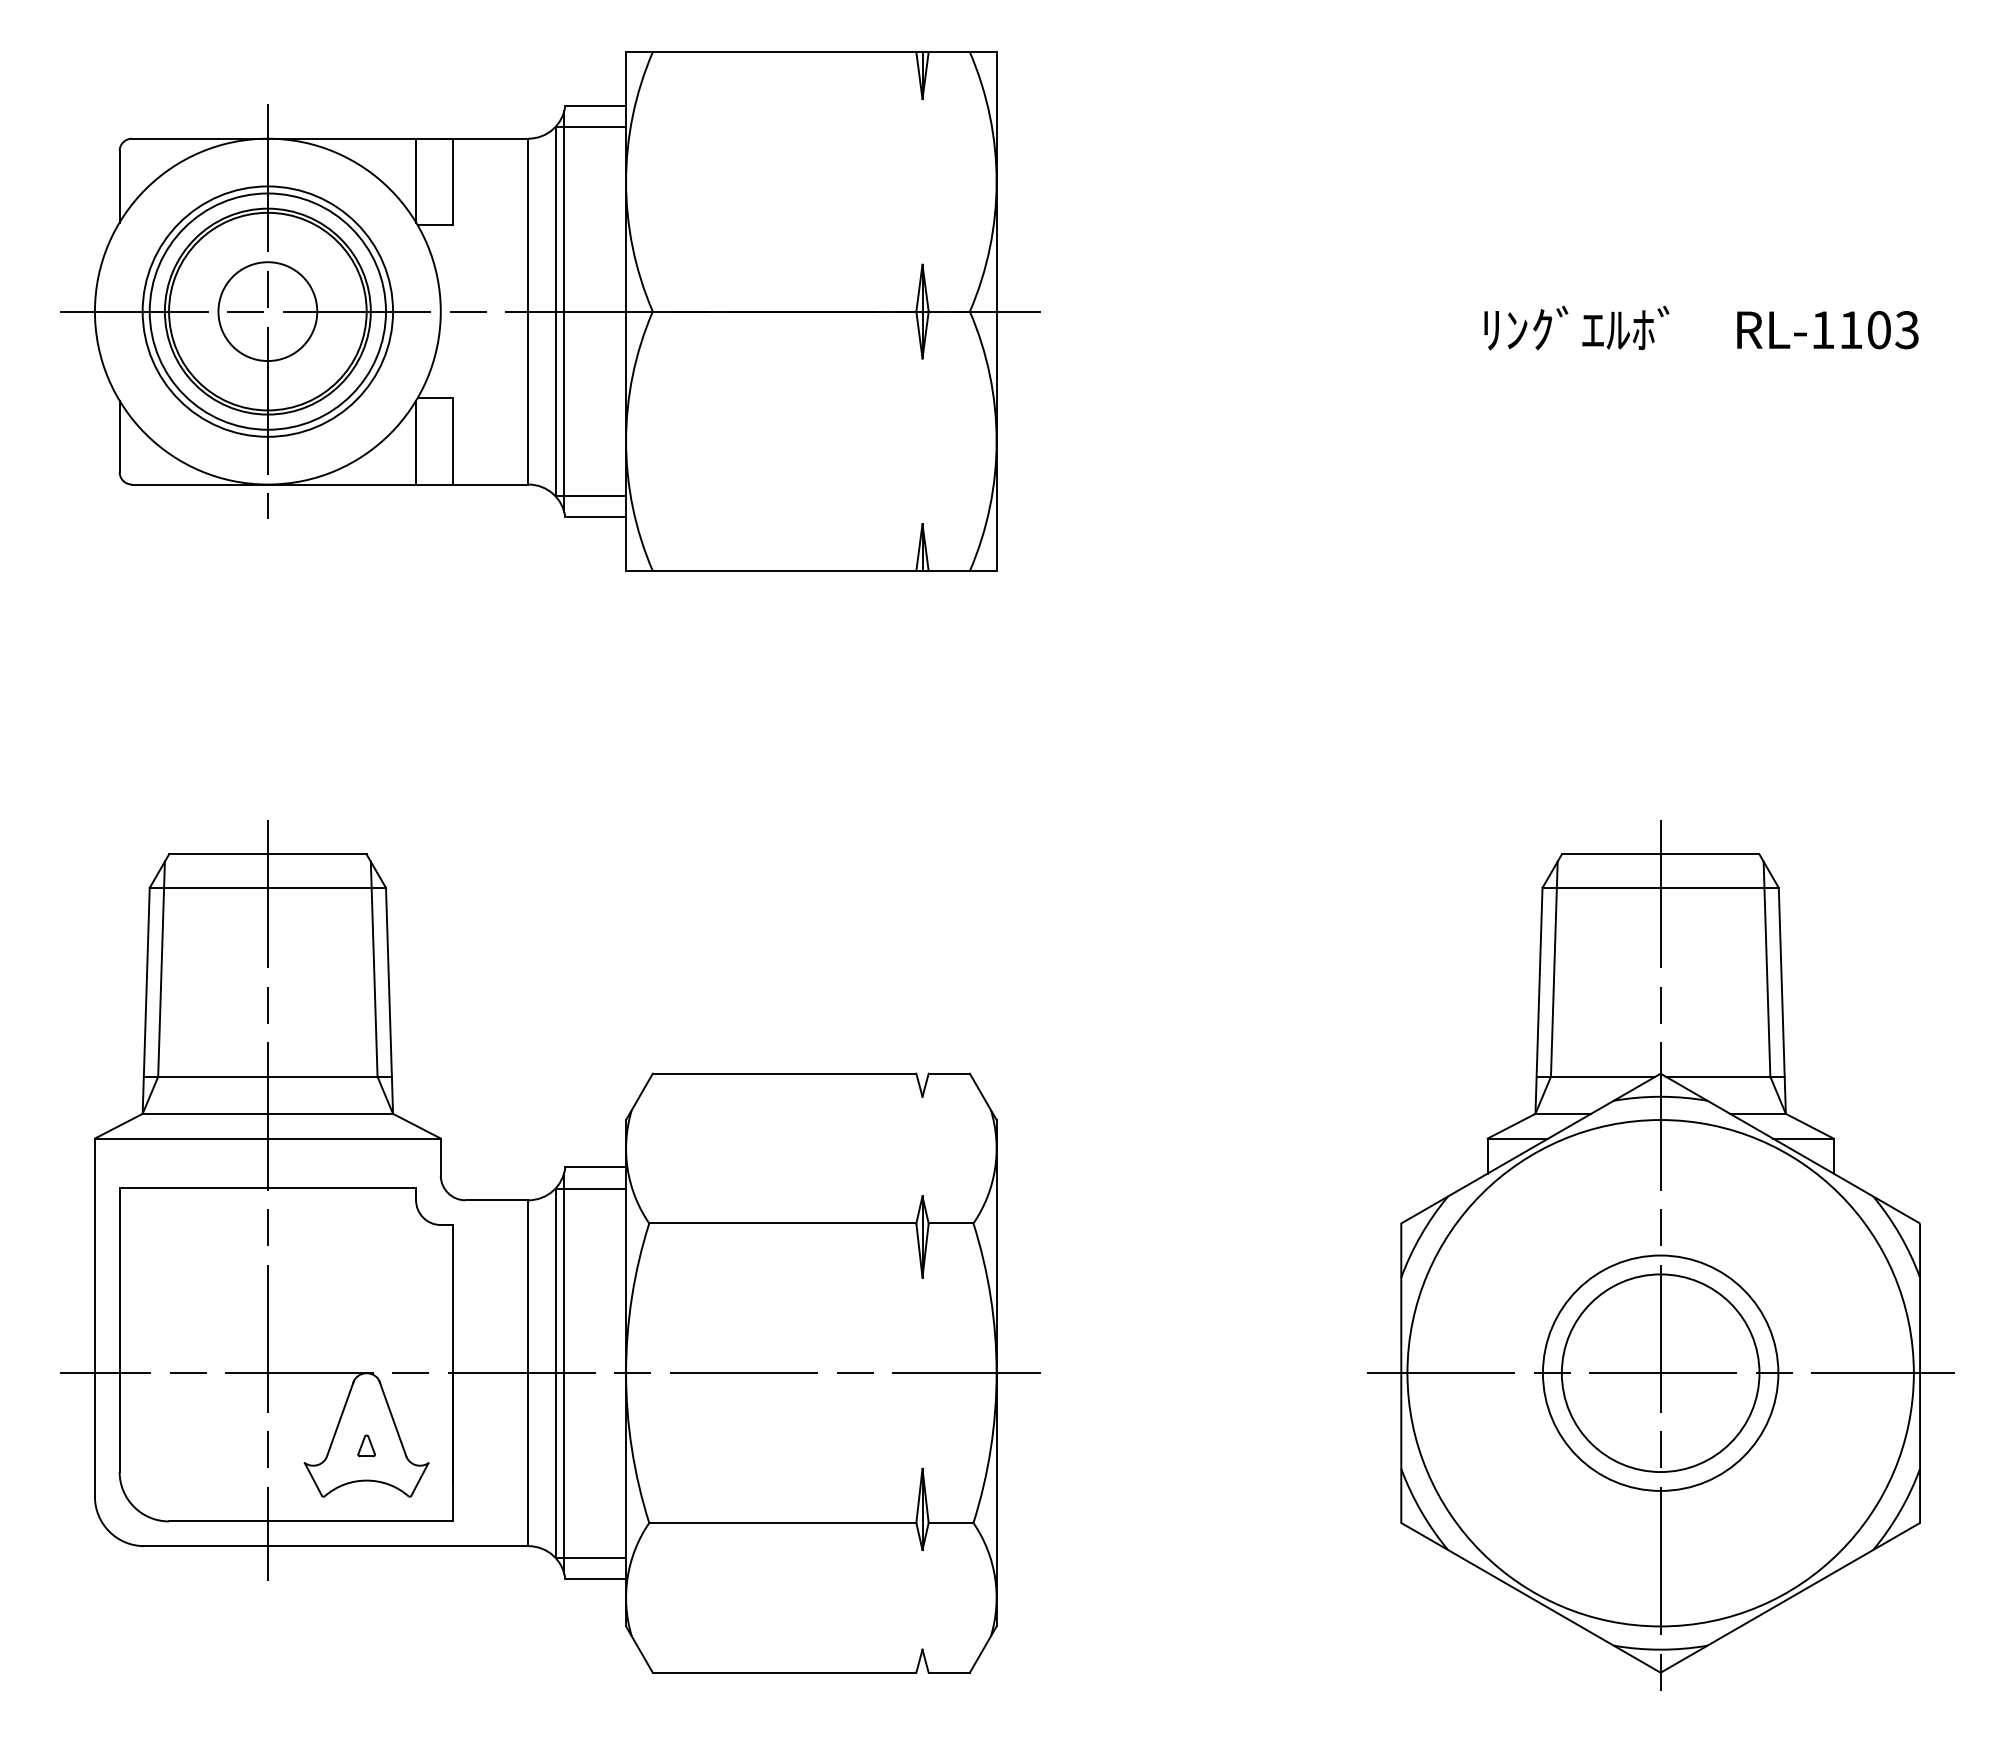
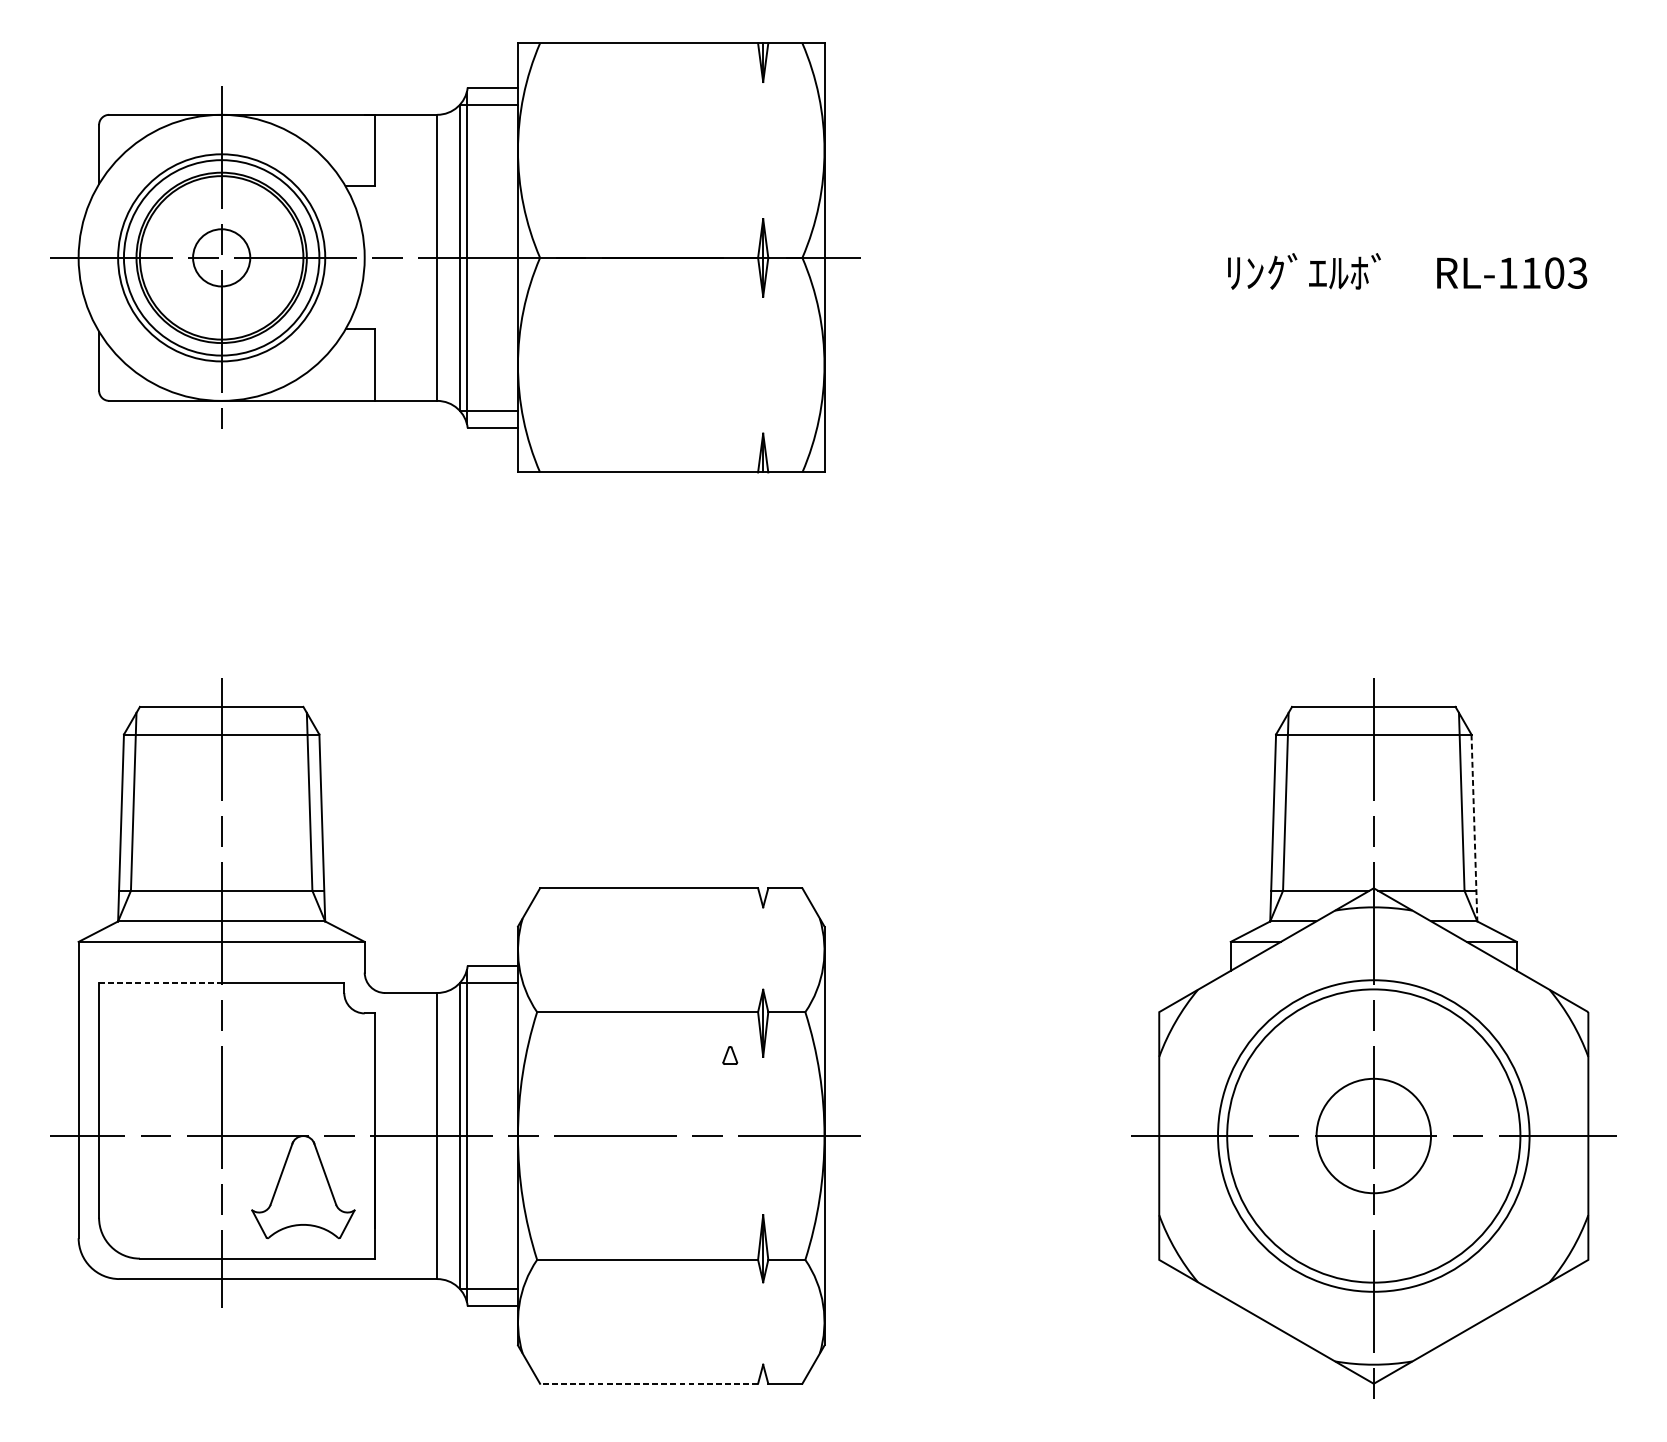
line: (416, 180) -> (344, 149), removed
circle: (267, 311) -> (221, 257), size x0.7
line: (416, 442) -> (344, 366), removed
line: (1782, 1001) -> (1474, 828), solid -> dashed
line: (194, 1187) -> (160, 982), solid -> dashed
circle: (1660, 1372) -> (1373, 1135), size x1.6
circle: (1660, 1373) -> (1373, 1136), size x0.7
circle: (1660, 1373) -> (1373, 1136), size x0.7
part: (366, 1445) -> (730, 1055), moved
line: (784, 1672) -> (649, 1383), solid -> dashed

